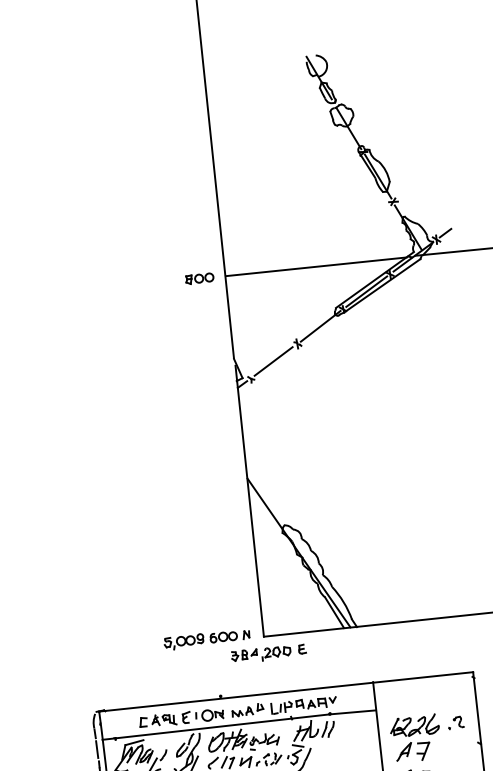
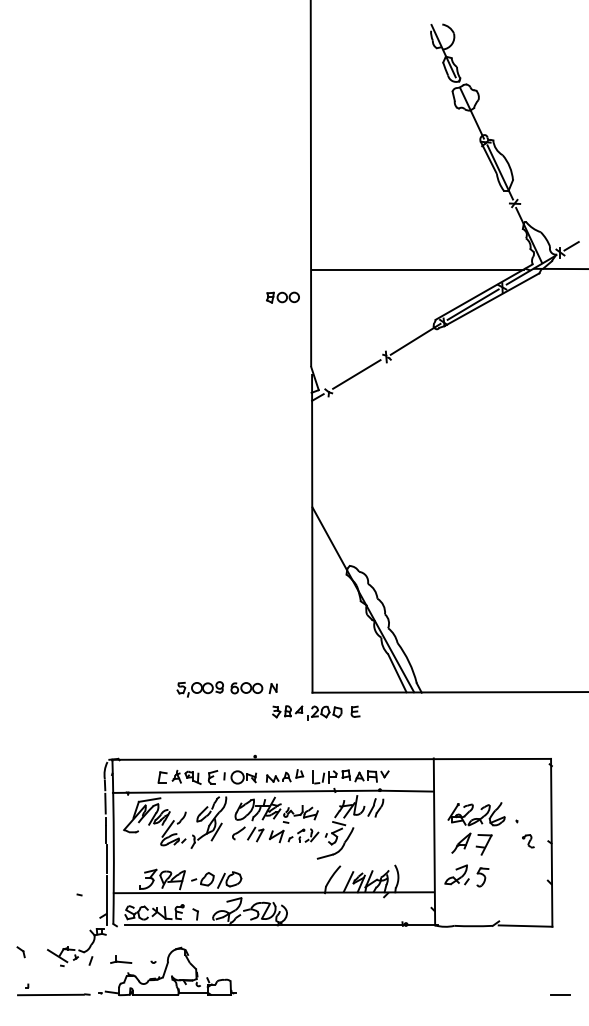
part: (199, 278) -> (282, 297), moved
part: (206, 639) -> (226, 689), moved
part: (458, 722) -> (528, 841), moved

